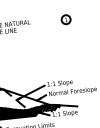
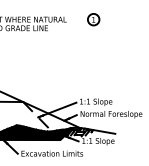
part: (65, 19) -> (93, 19), moved

